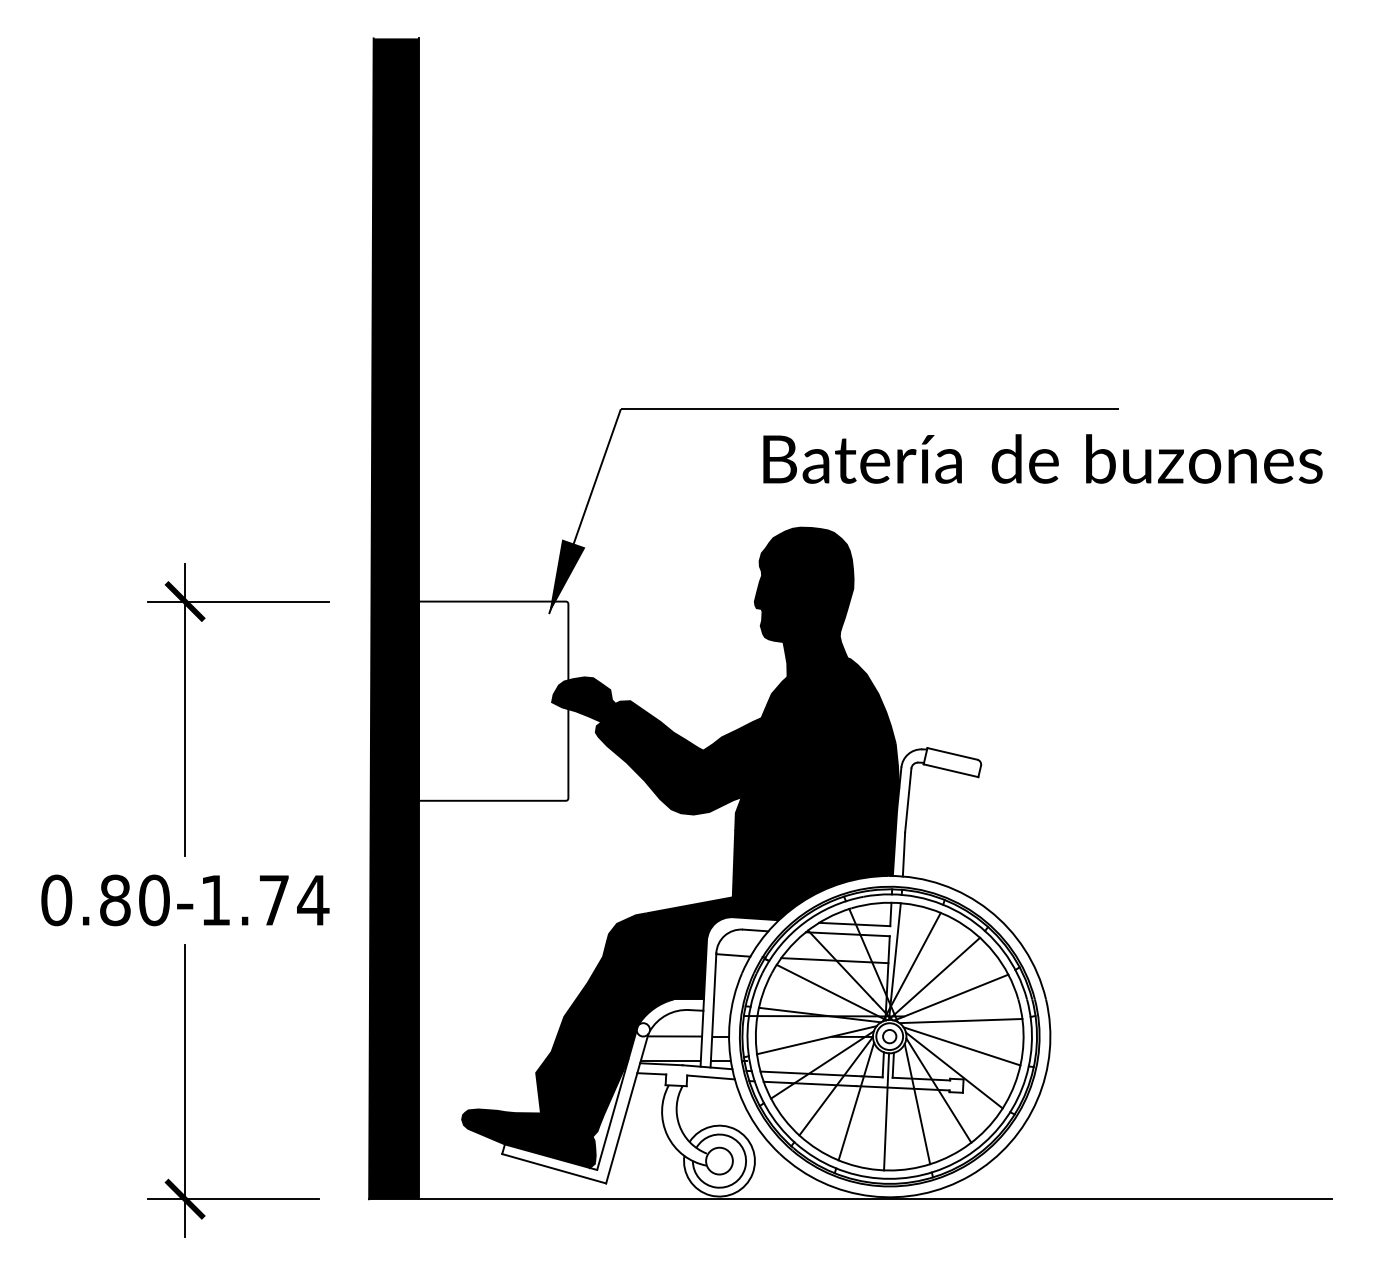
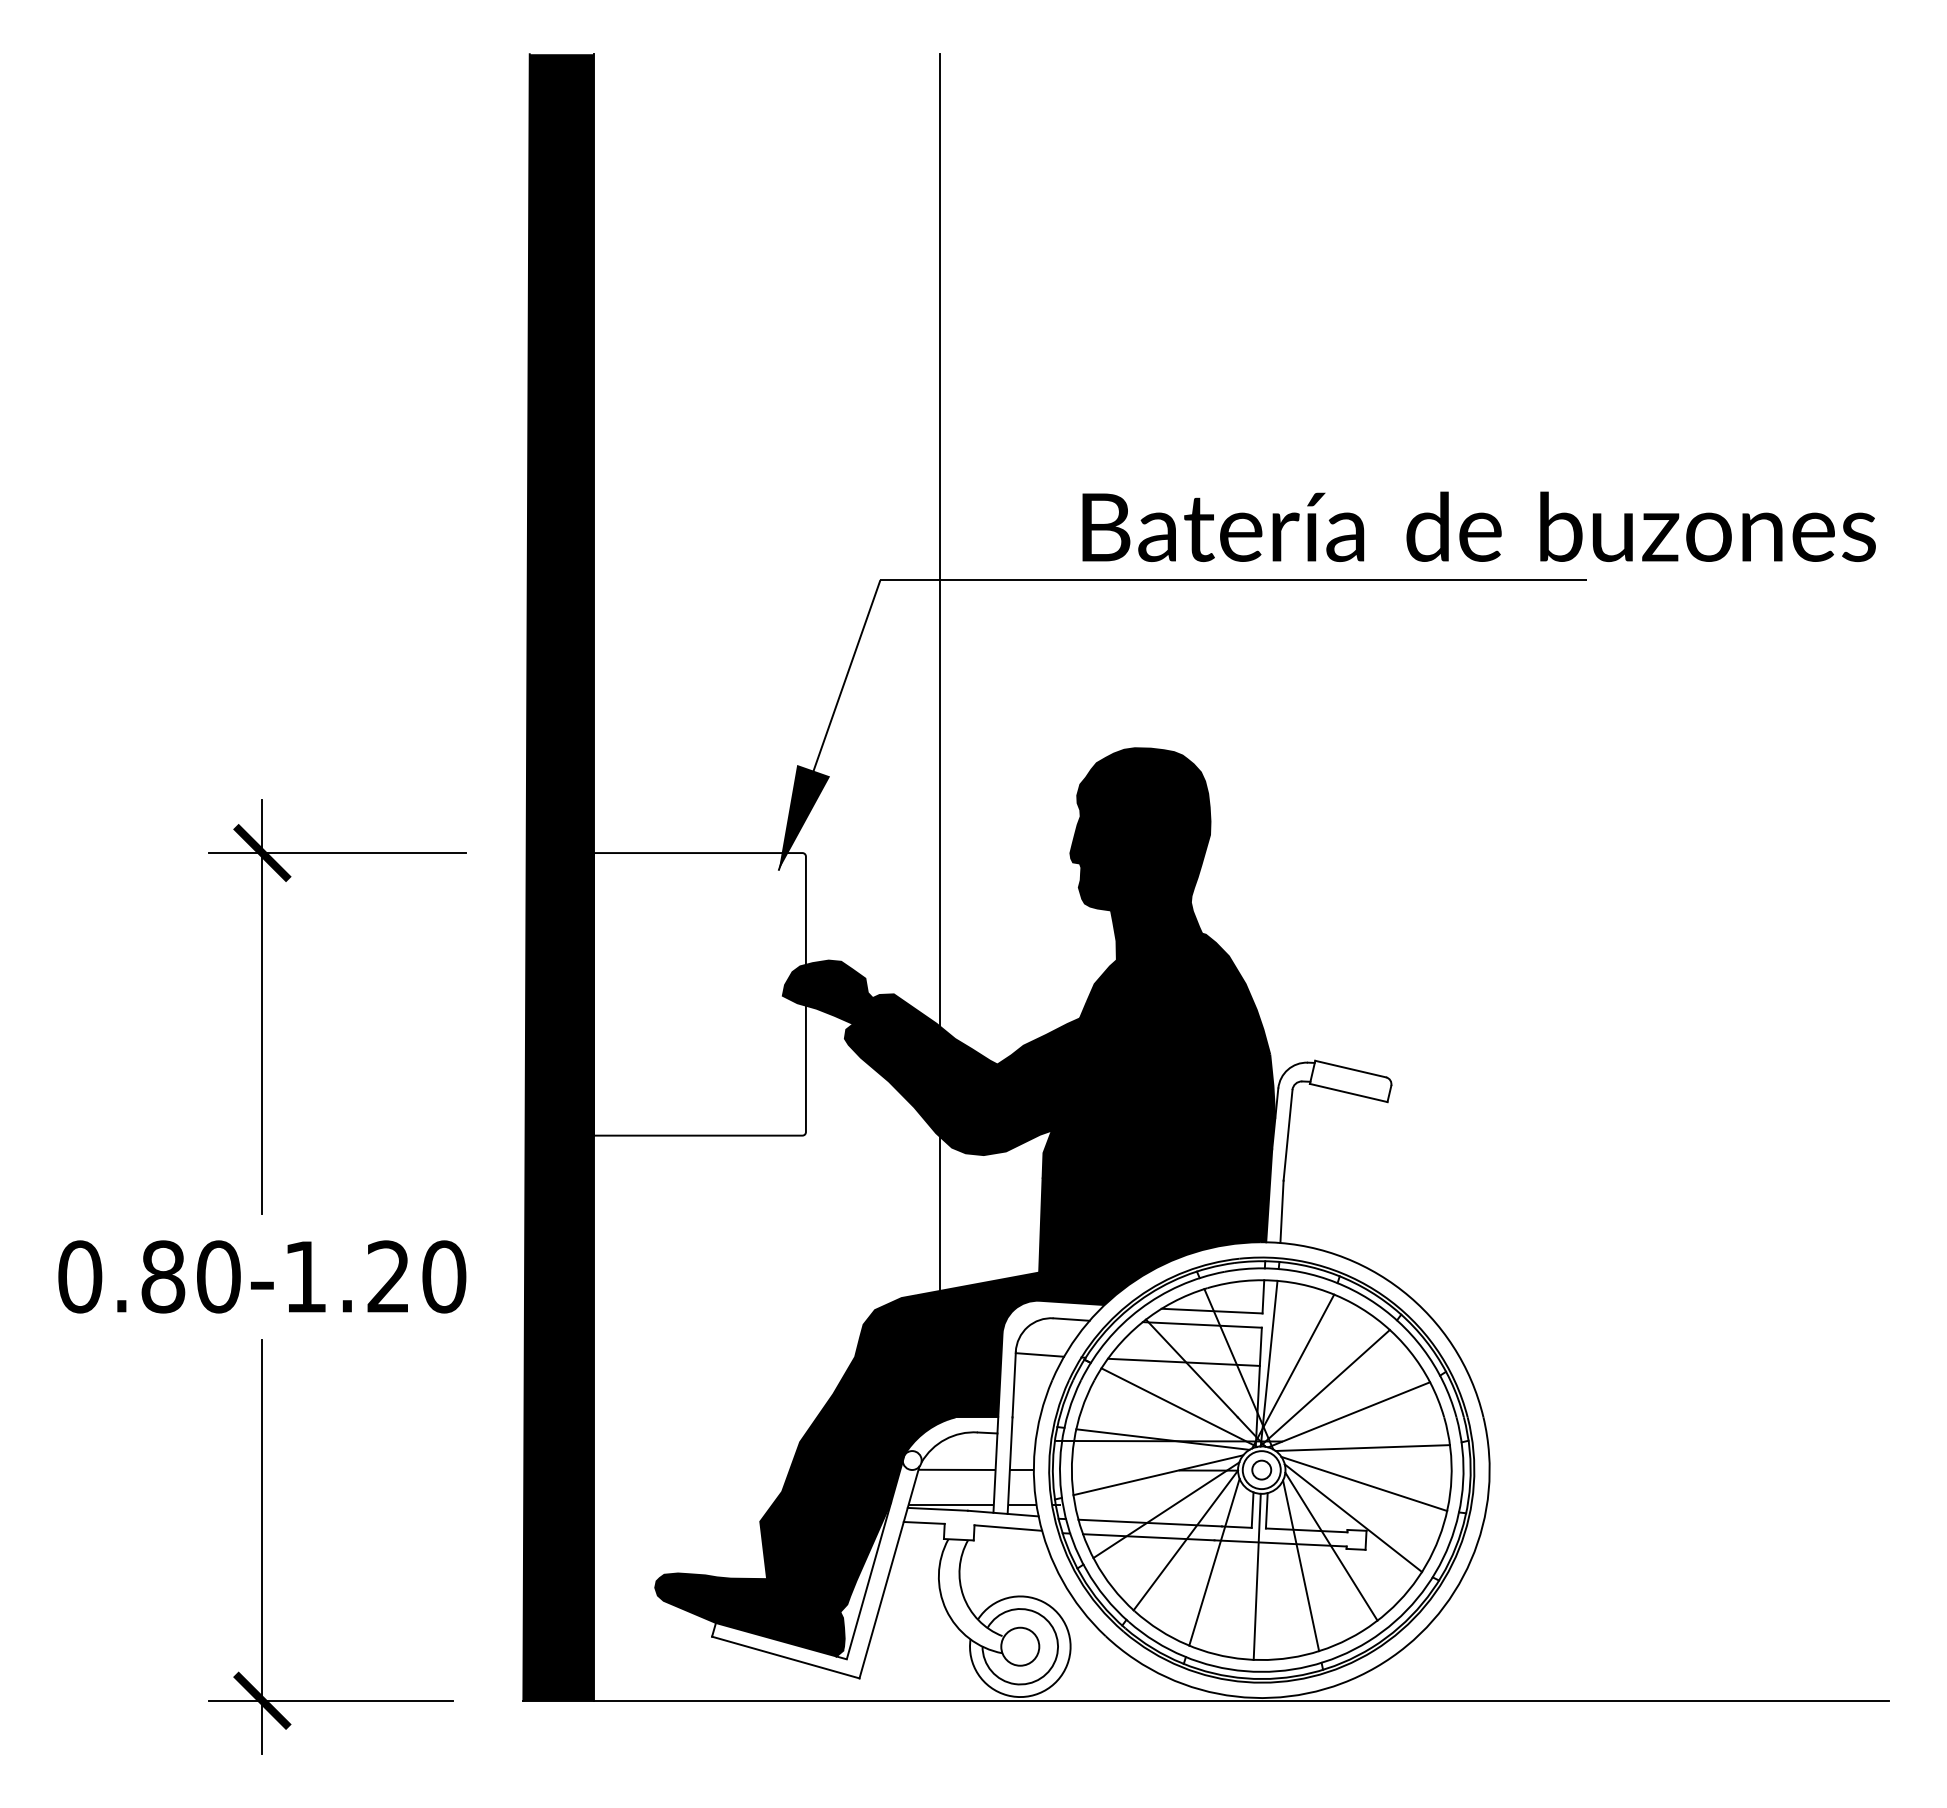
text: (1042, 458) -> (1478, 526), moved
line: (663, 489) -> (940, 694), added
text: (294, 900) -> (417, 1276), 0.80-1.74 -> 0.80-1.20

